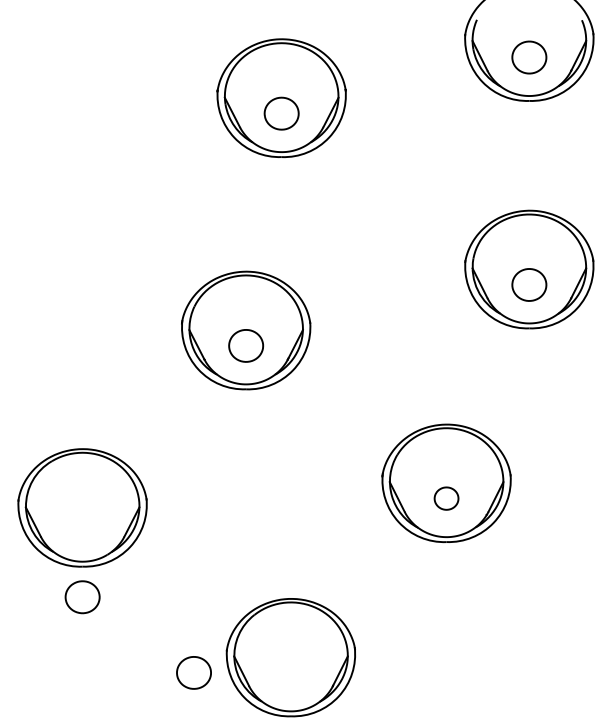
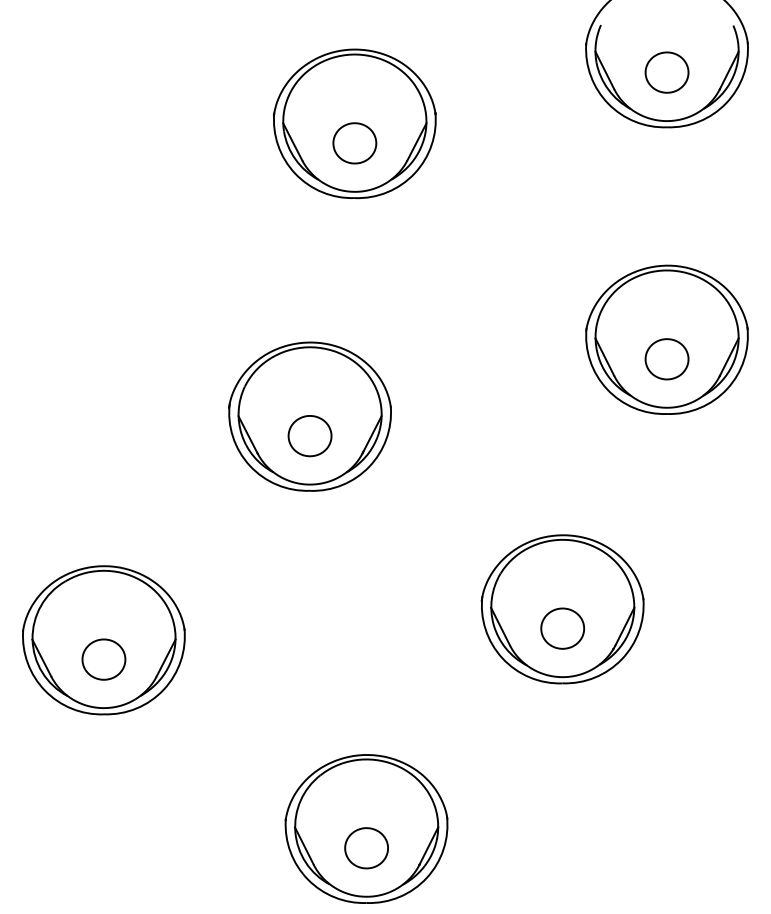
part: (446, 498) -> (562, 628), size x1.43
part: (82, 597) -> (103, 659), moved
part: (193, 672) -> (365, 847), moved

